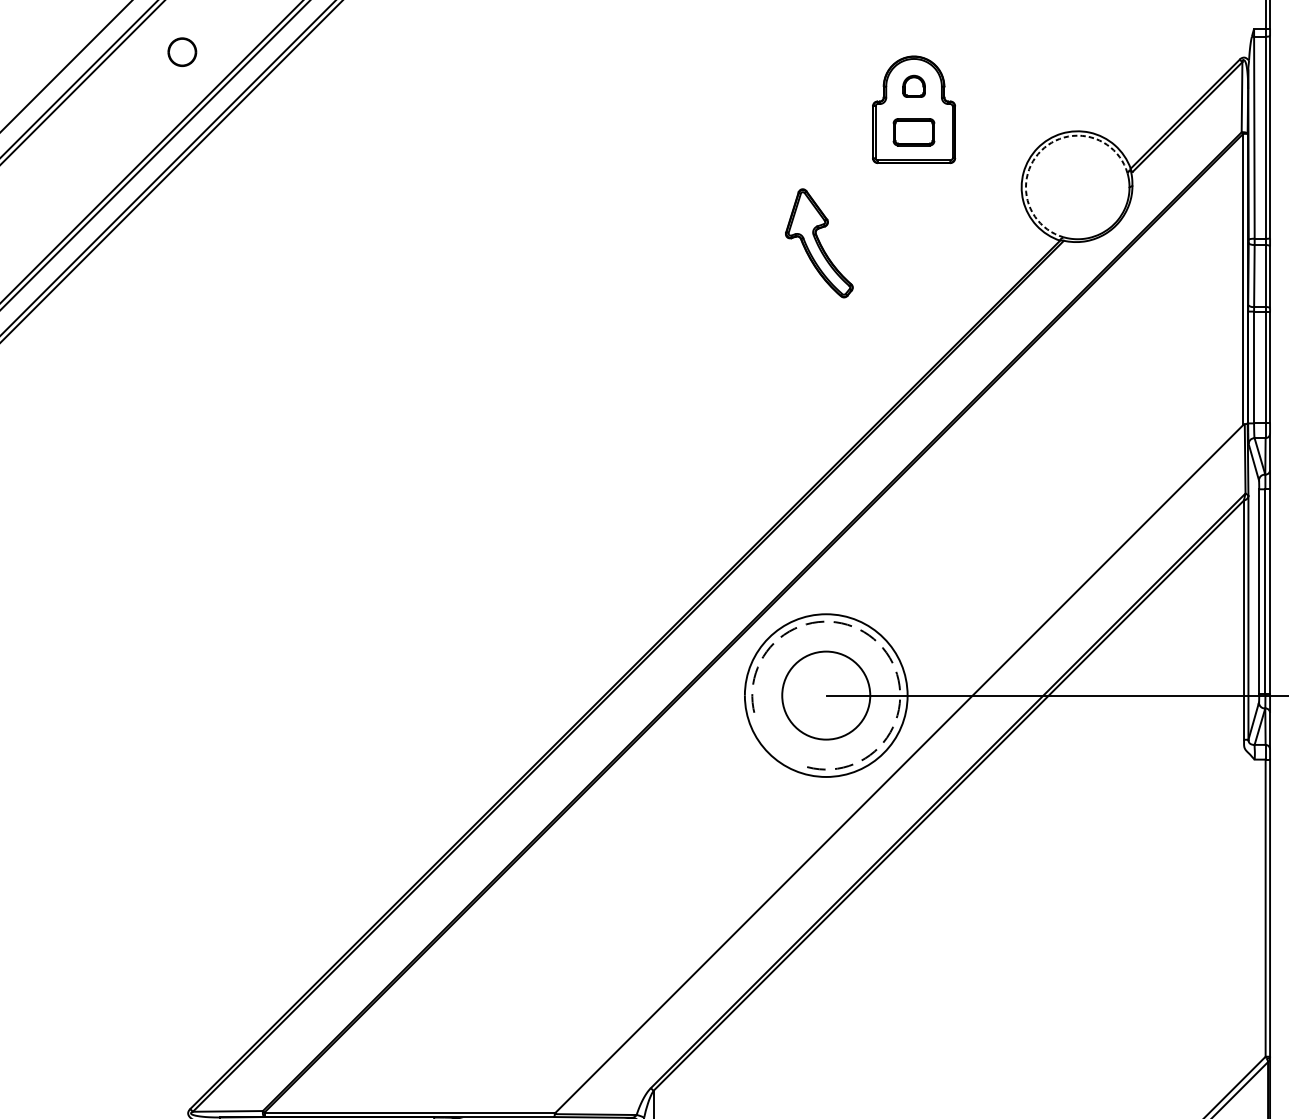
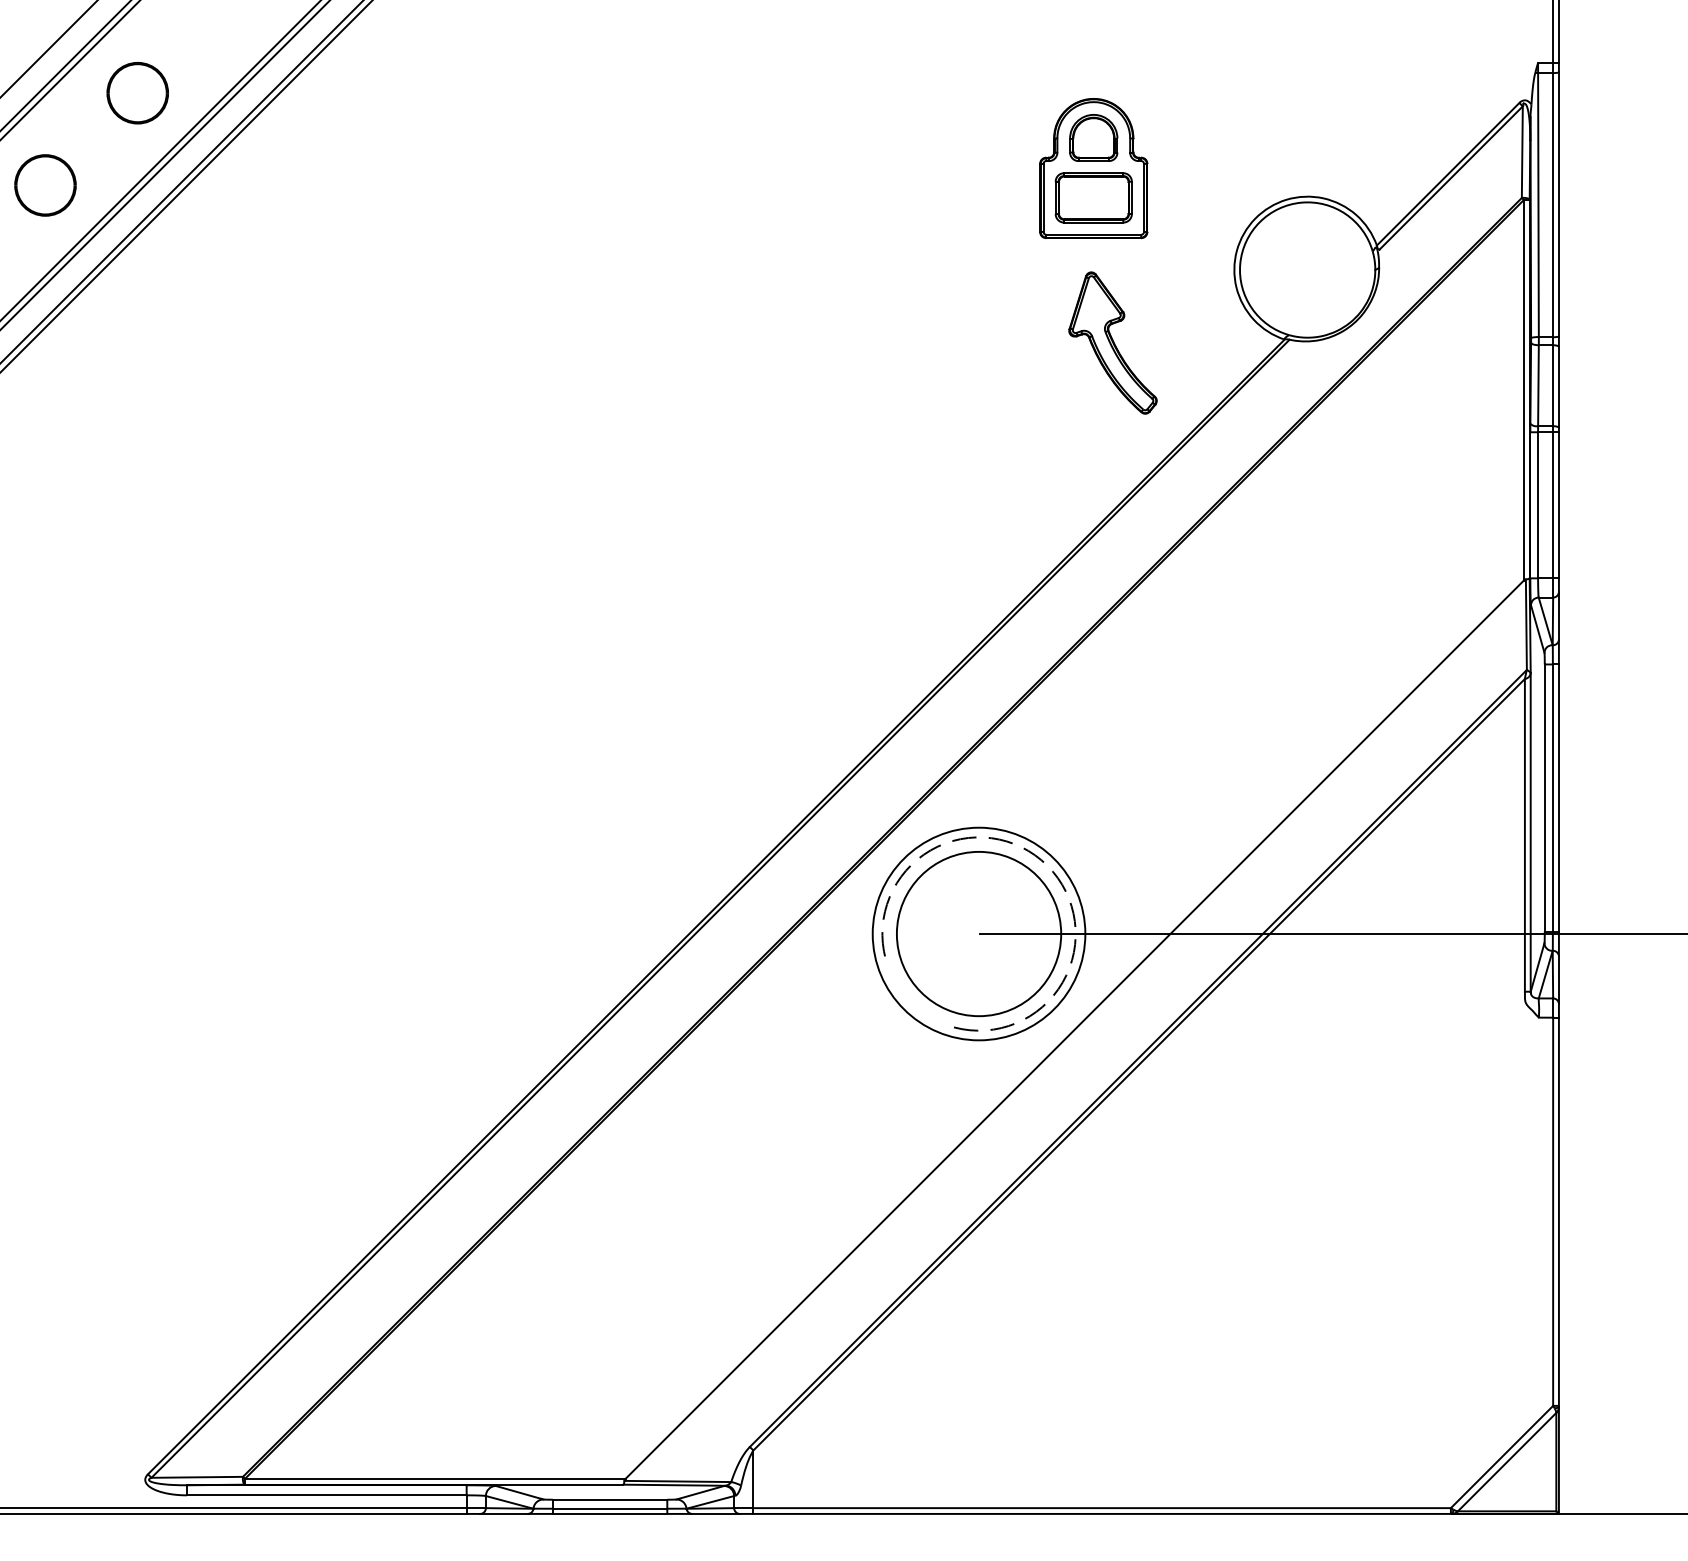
part: (182, 52) -> (137, 93), size x1.67
part: (913, 86) -> (1093, 137), size x1.67
part: (111, 122) -> (45, 185), added
part: (913, 131) -> (1093, 197), size x1.43
arc: (1040, 151) -> (1259, 222), dashed -> solid
part: (818, 242) -> (1112, 342), moved
circle: (825, 695) -> (978, 933), size x1.43

